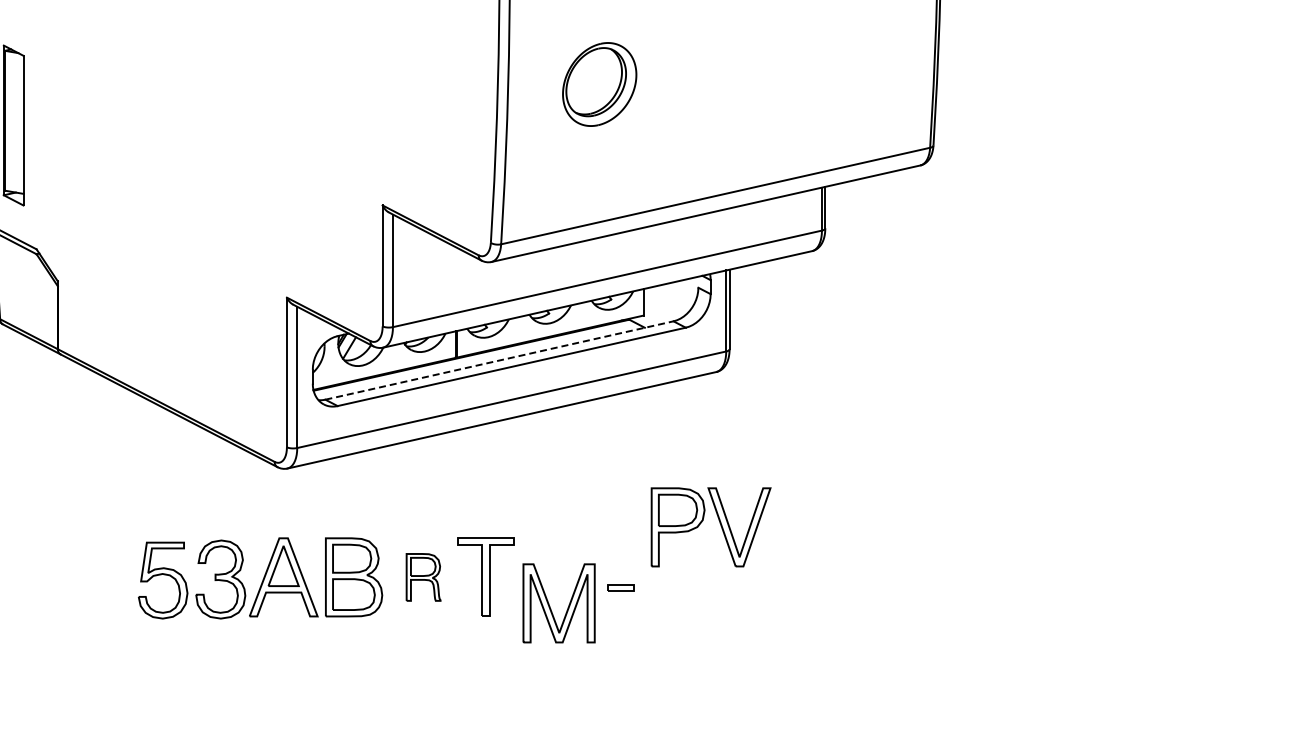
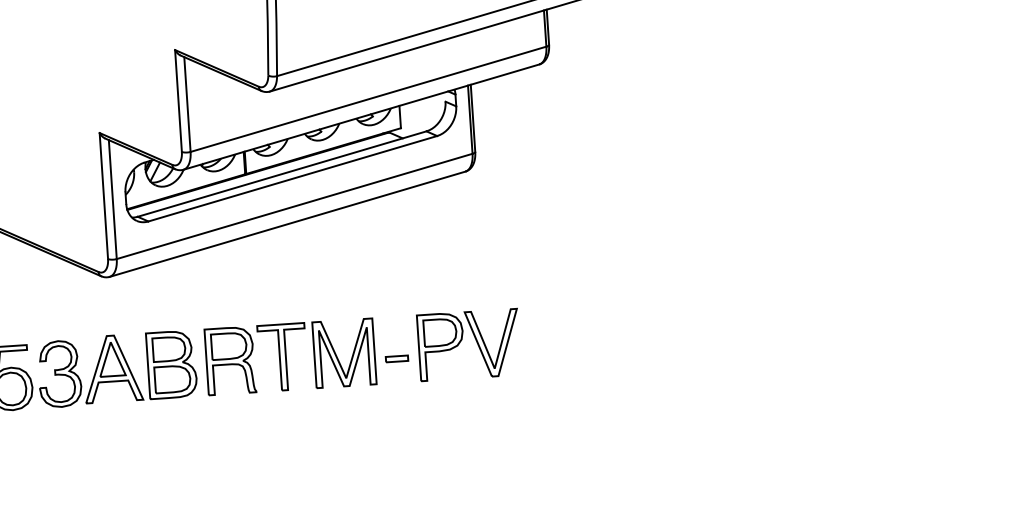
line: (499, 360) -> (282, 174), dashed -> solid
part: (702, 522) -> (461, 341), moved
part: (423, 577) -> (230, 361), size x1.67
part: (550, 606) -> (337, 356), moved

